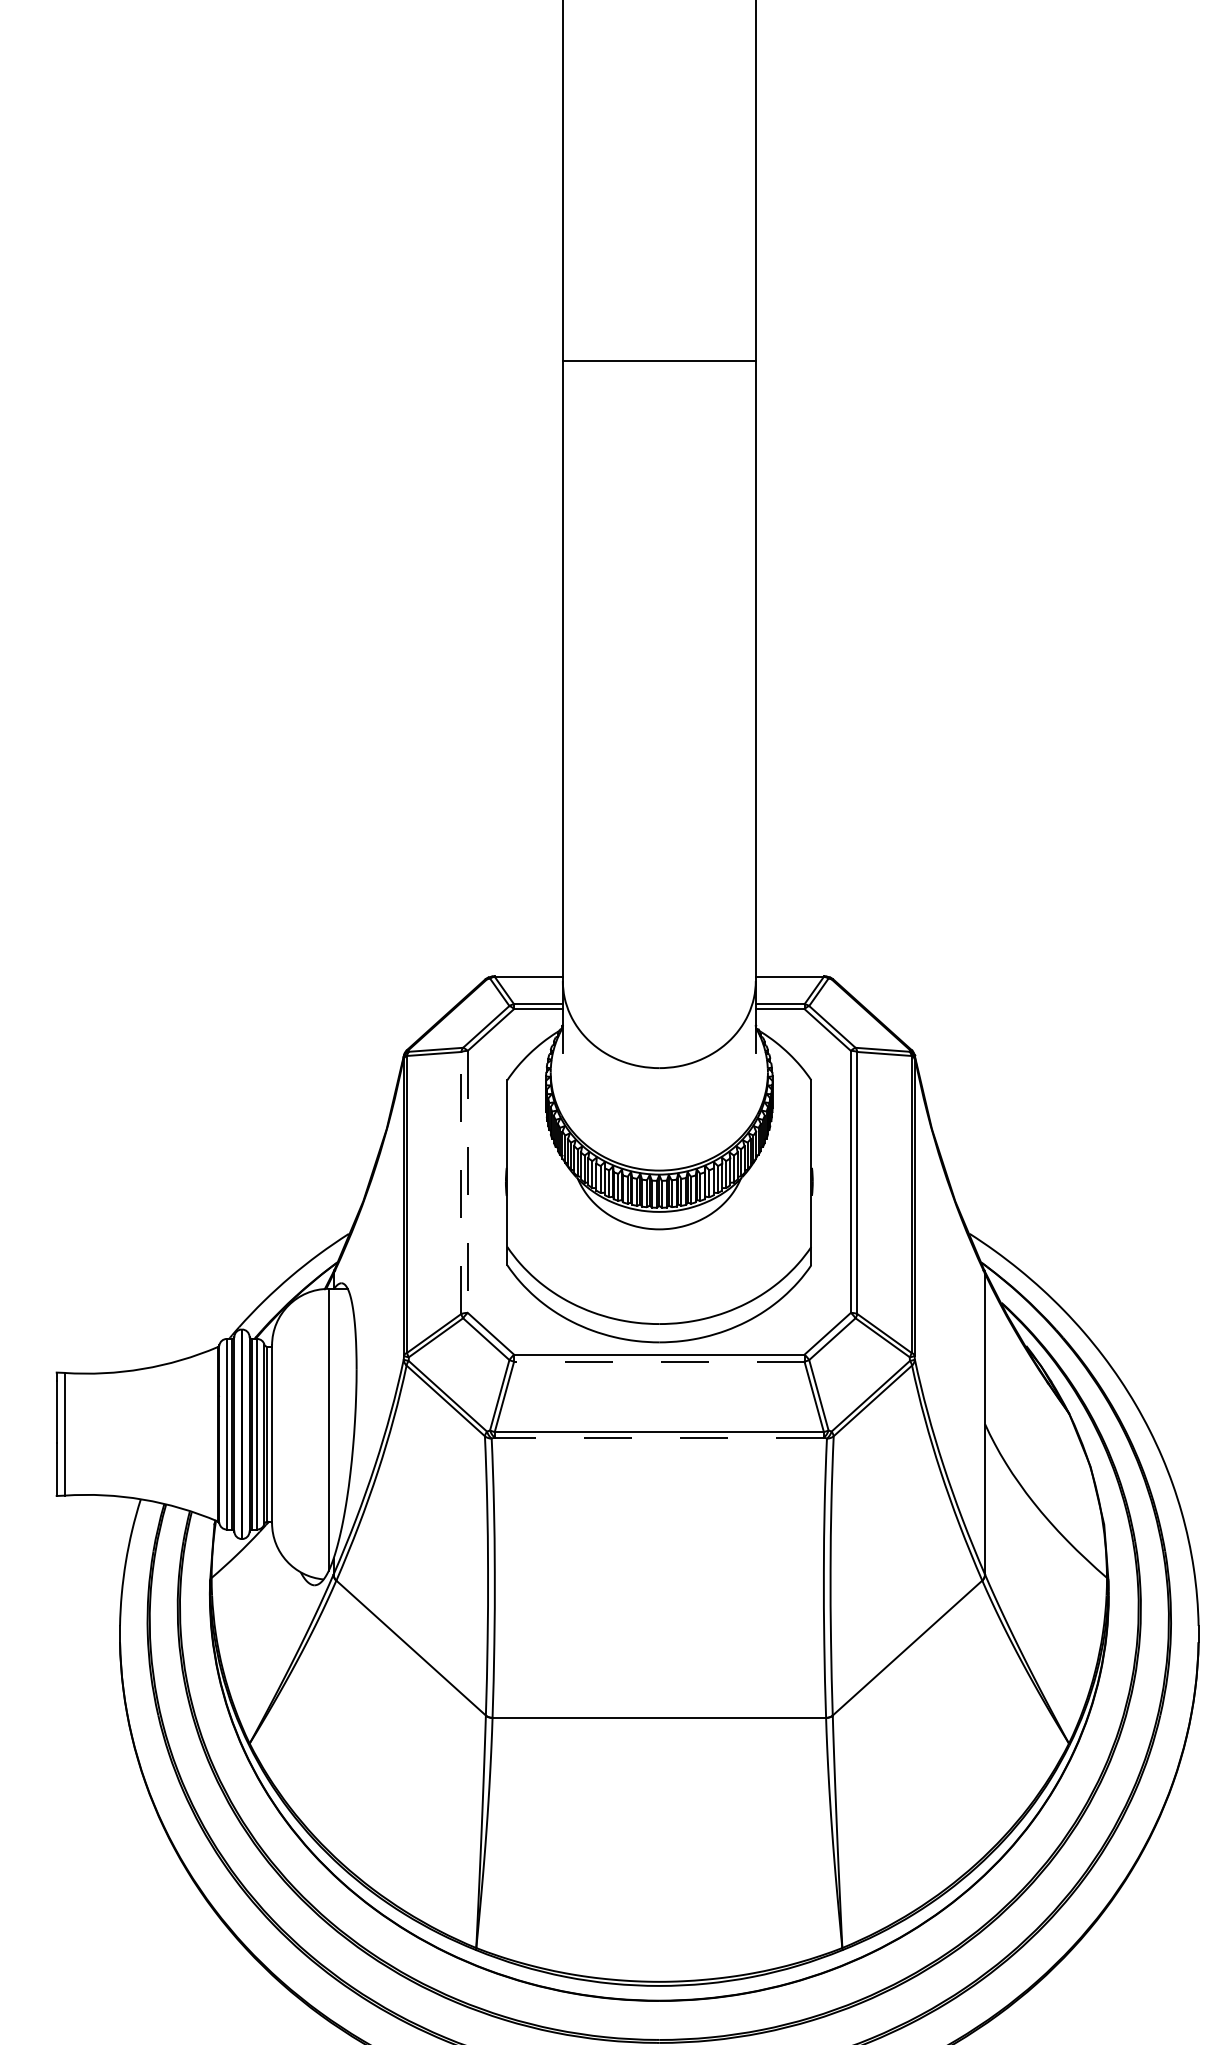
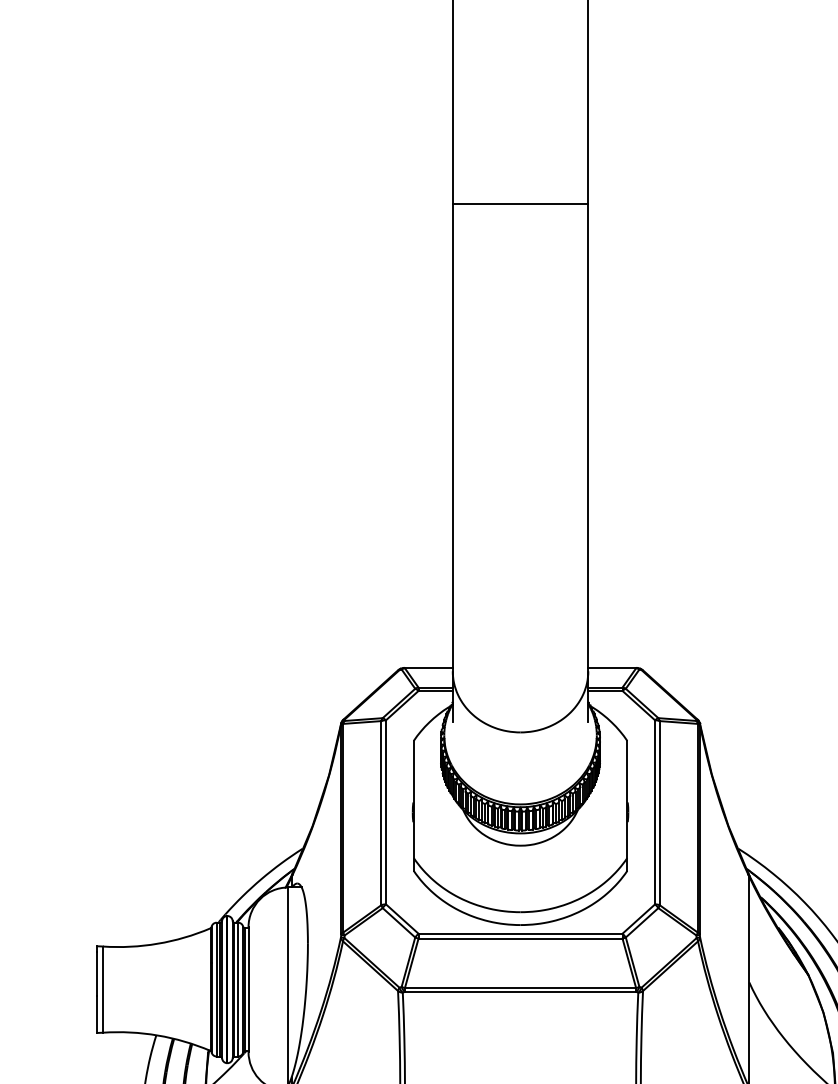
line: (658, 360) -> (519, 203), moved
line: (461, 1182) -> (381, 812), dashed -> solid
line: (467, 1182) -> (385, 812), dashed -> solid
line: (658, 1361) -> (519, 938), dashed -> solid
line: (659, 1437) -> (520, 991), dashed -> solid

